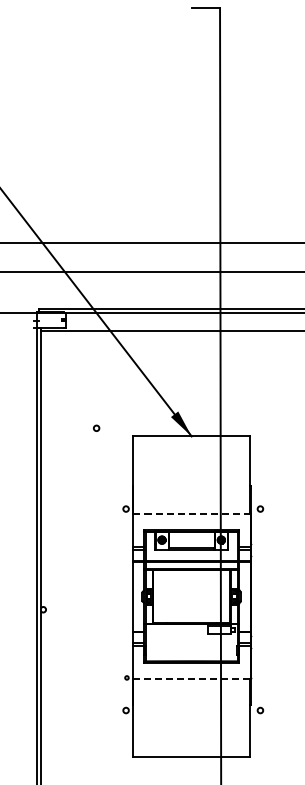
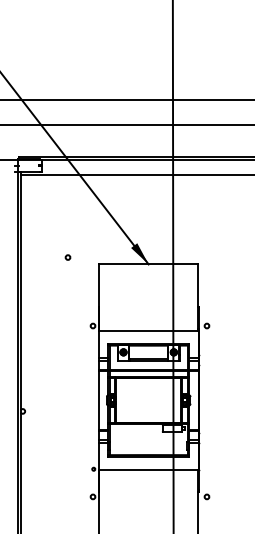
line: (191, 514) -> (148, 330), dashed -> solid
line: (191, 679) -> (148, 470), dashed -> solid

